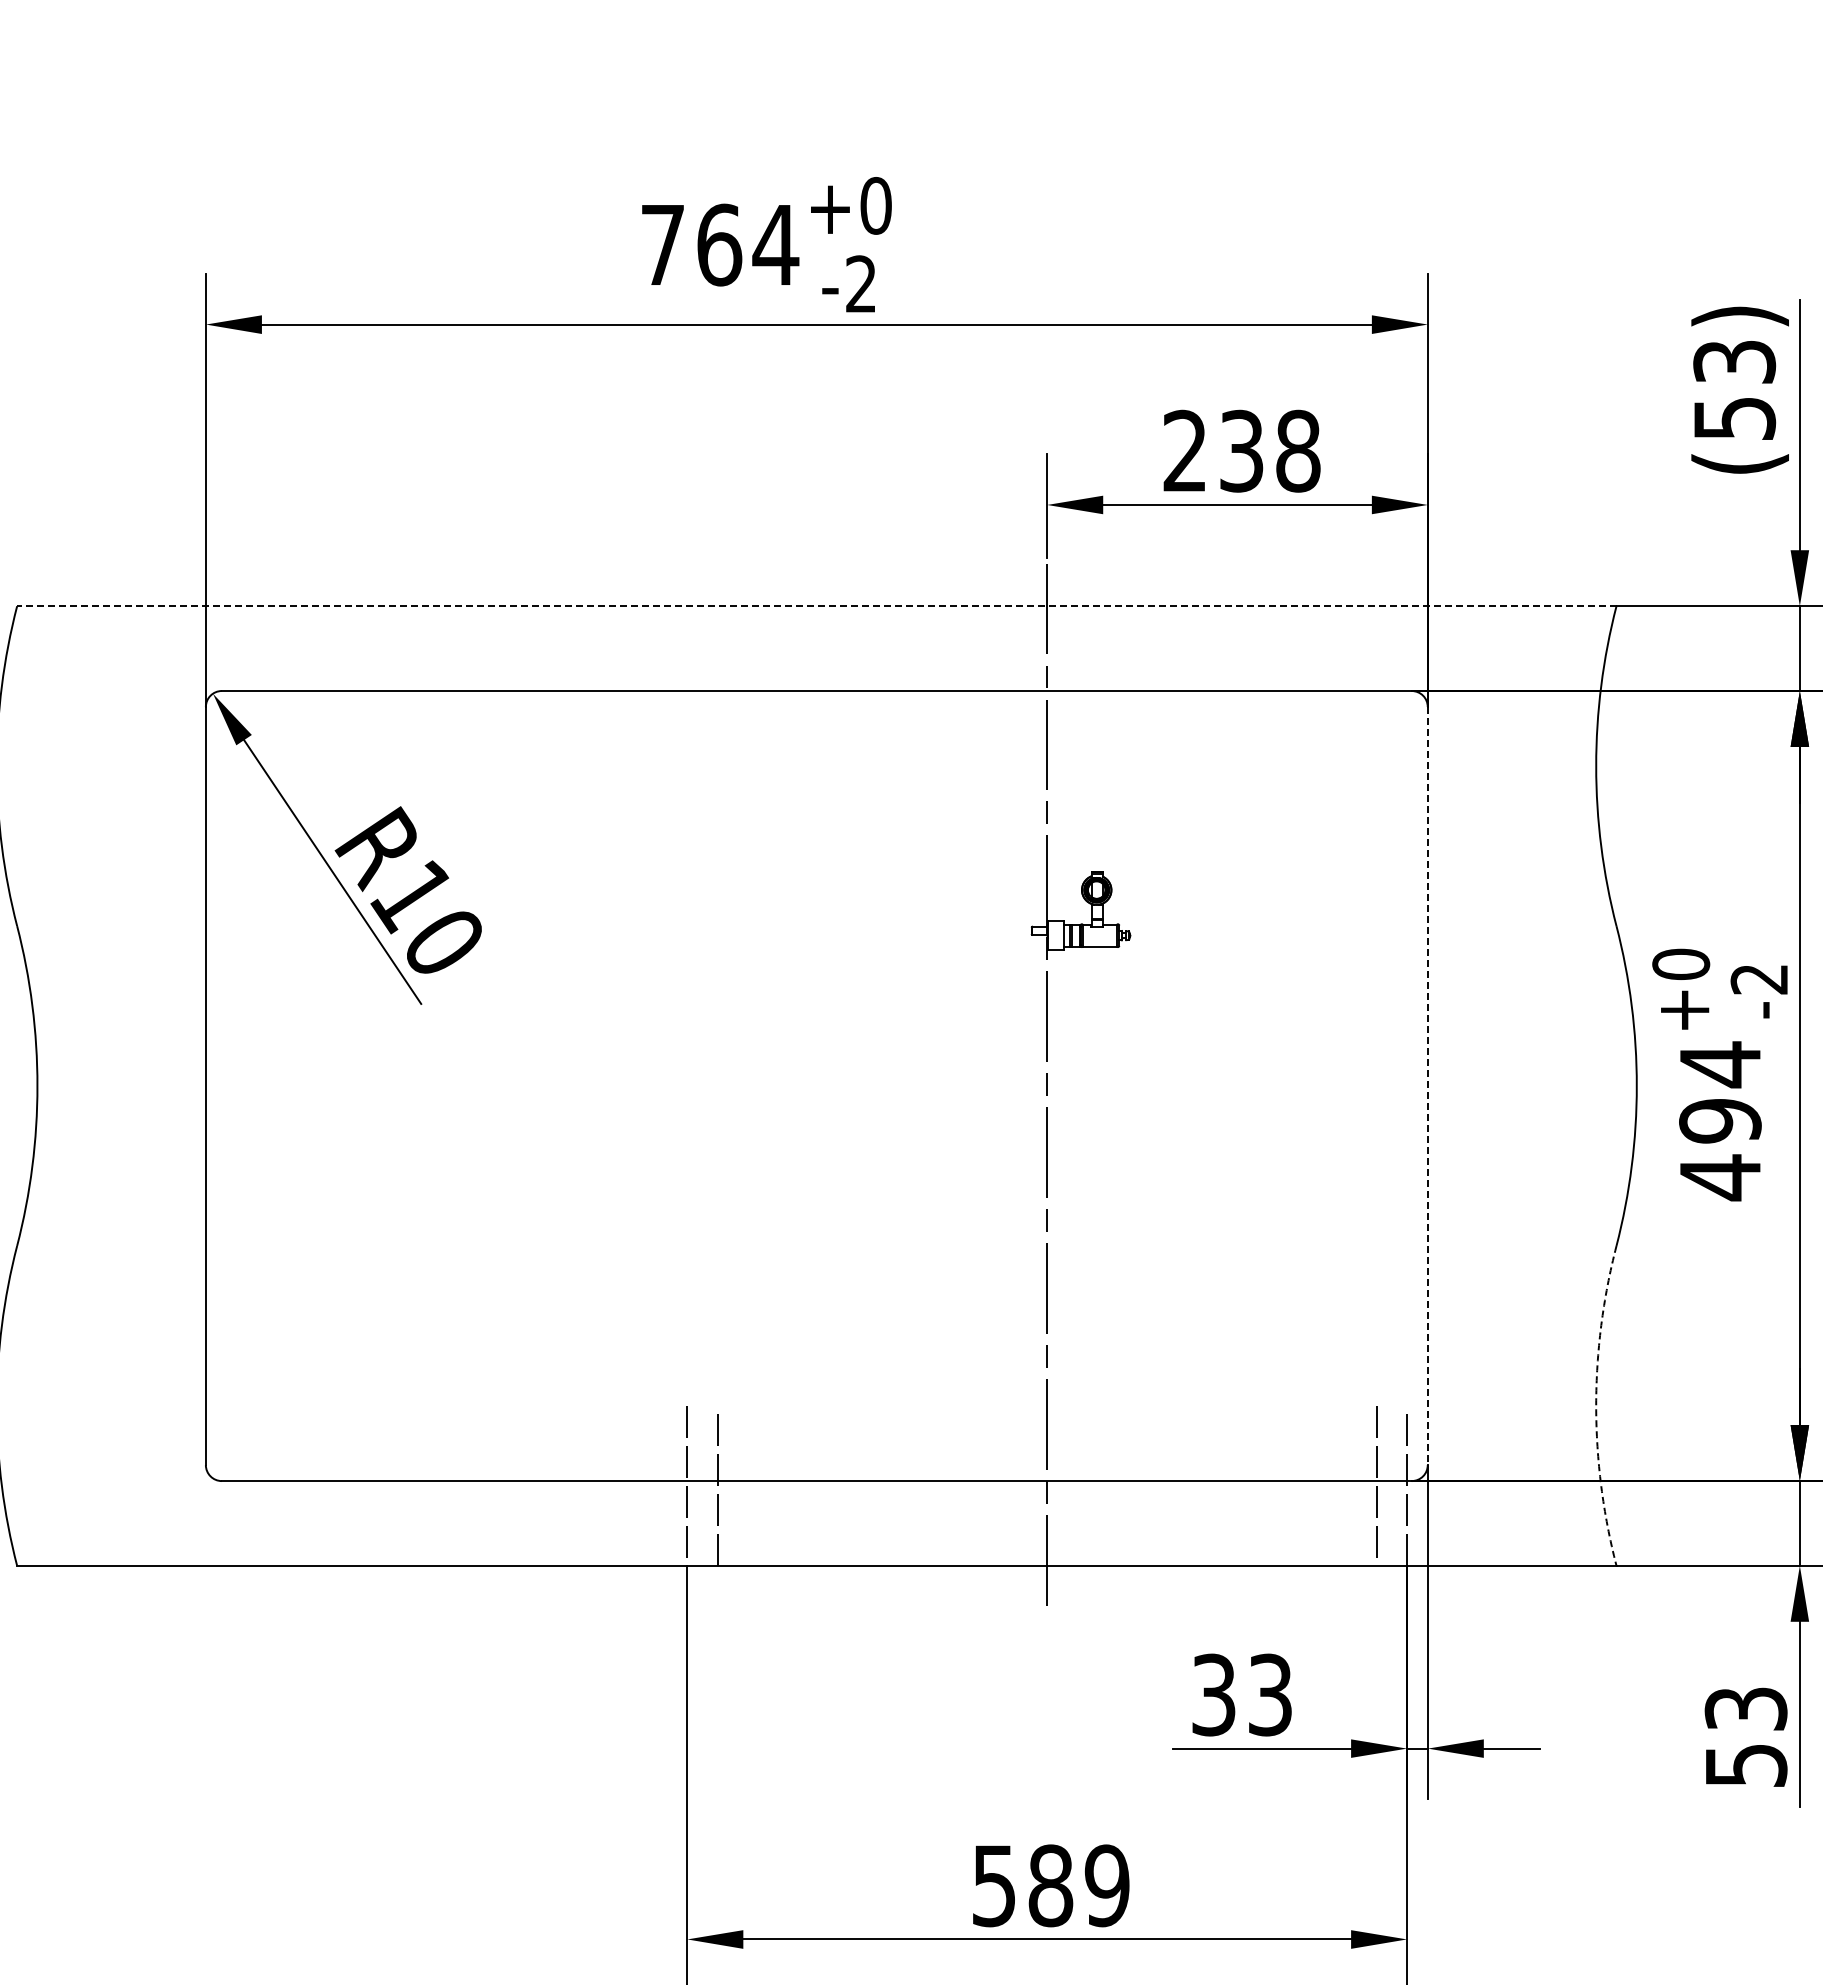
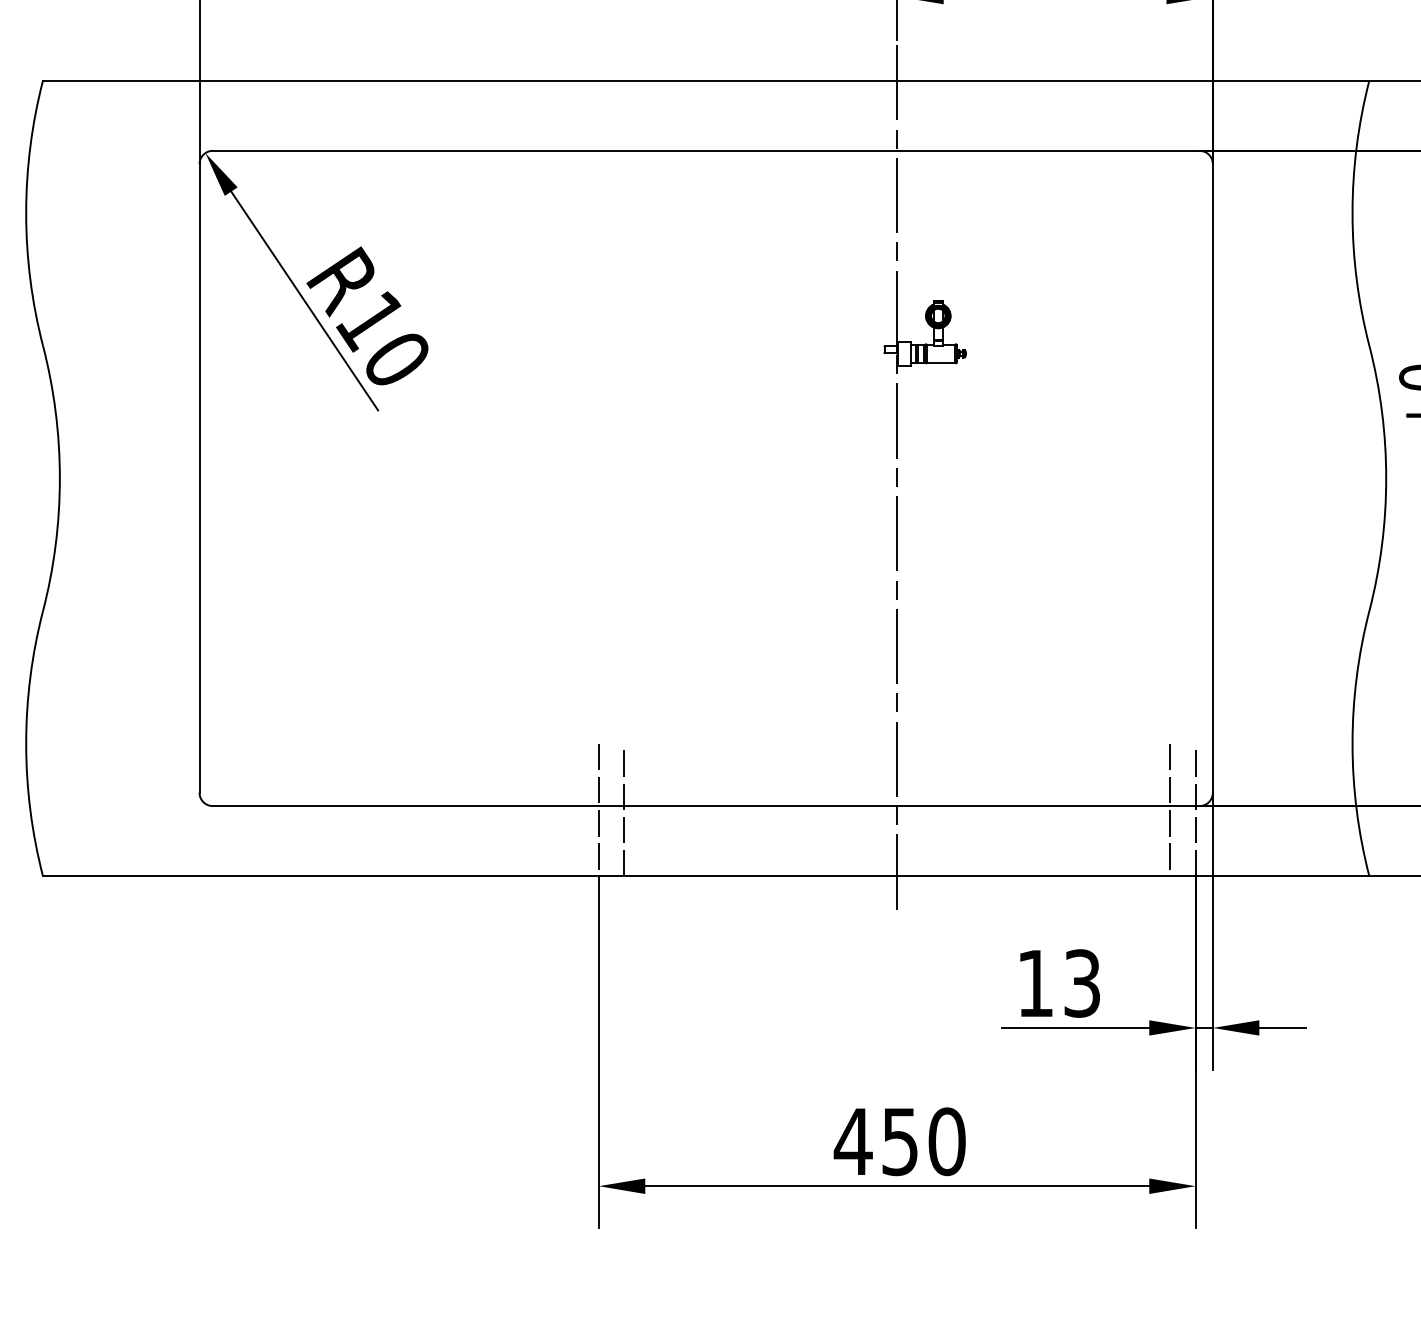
line: (816, 606) -> (705, 80), dashed -> solid
line: (1427, 1086) -> (1212, 478), dashed -> solid
arc: (1596, 1405) -> (1352, 743), dashed -> solid
text: (1213, 1694) -> (1035, 983), 33 -> 13
text: (1049, 1885) -> (899, 1141), 589 -> 450

